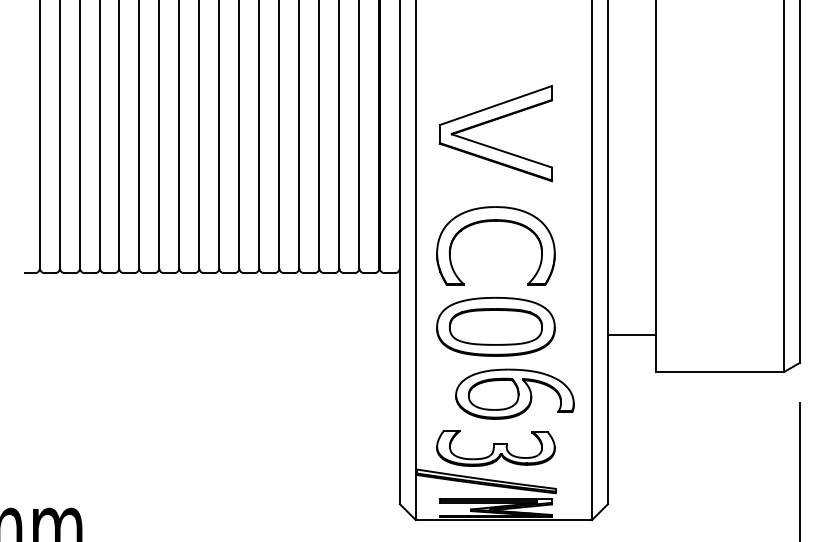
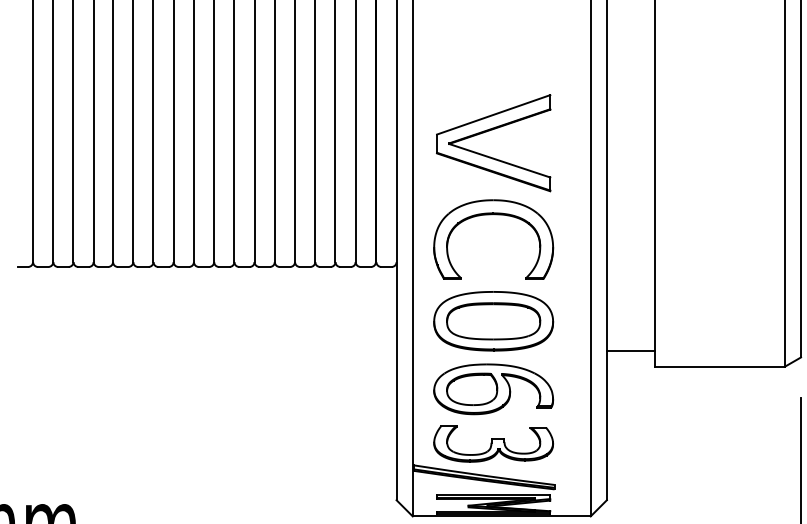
part: (490, 122) -> (488, 131), moved
line: (632, 334) -> (631, 350), moved
part: (514, 393) -> (493, 388), moved

